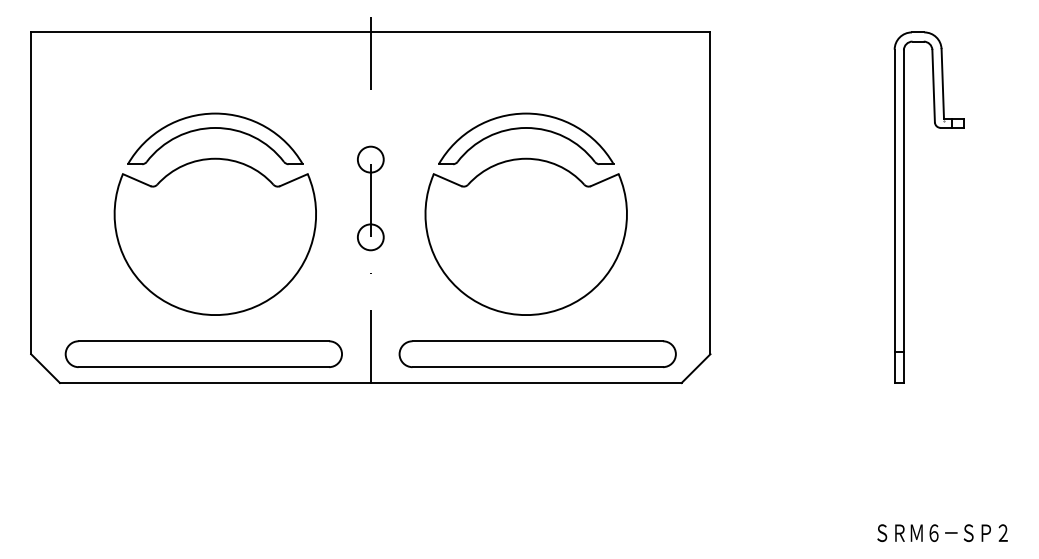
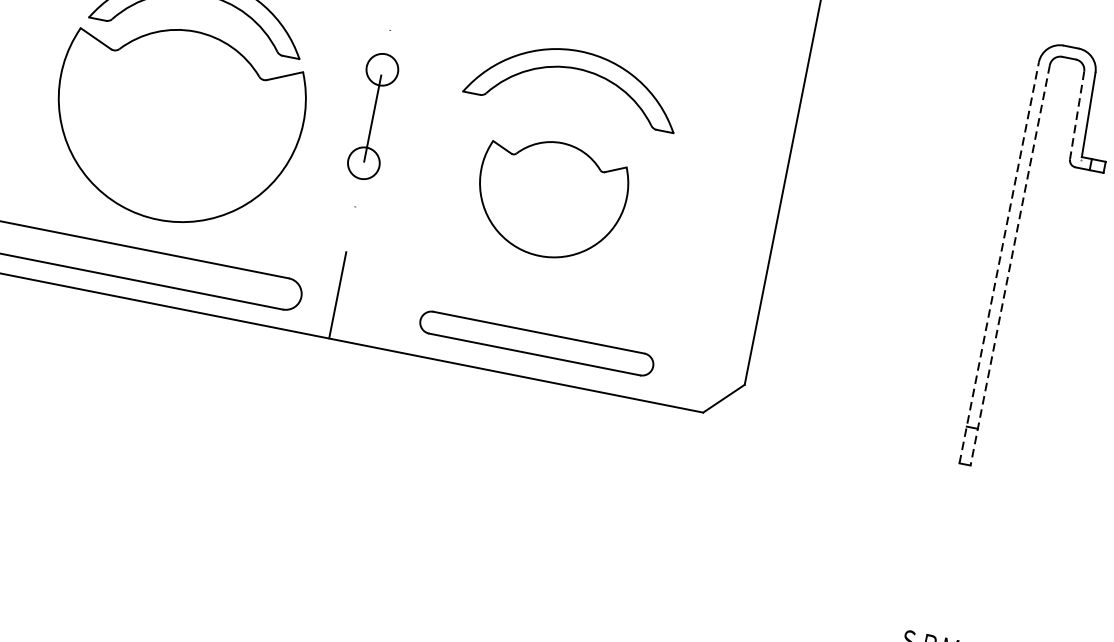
line: (933, 86) -> (1076, 115), solid -> dashed
line: (894, 216) -> (998, 262), solid -> dashed
line: (903, 217) -> (1009, 266), solid -> dashed
part: (525, 236) -> (550, 199), size x0.6
part: (537, 353) -> (536, 342), size x0.7

